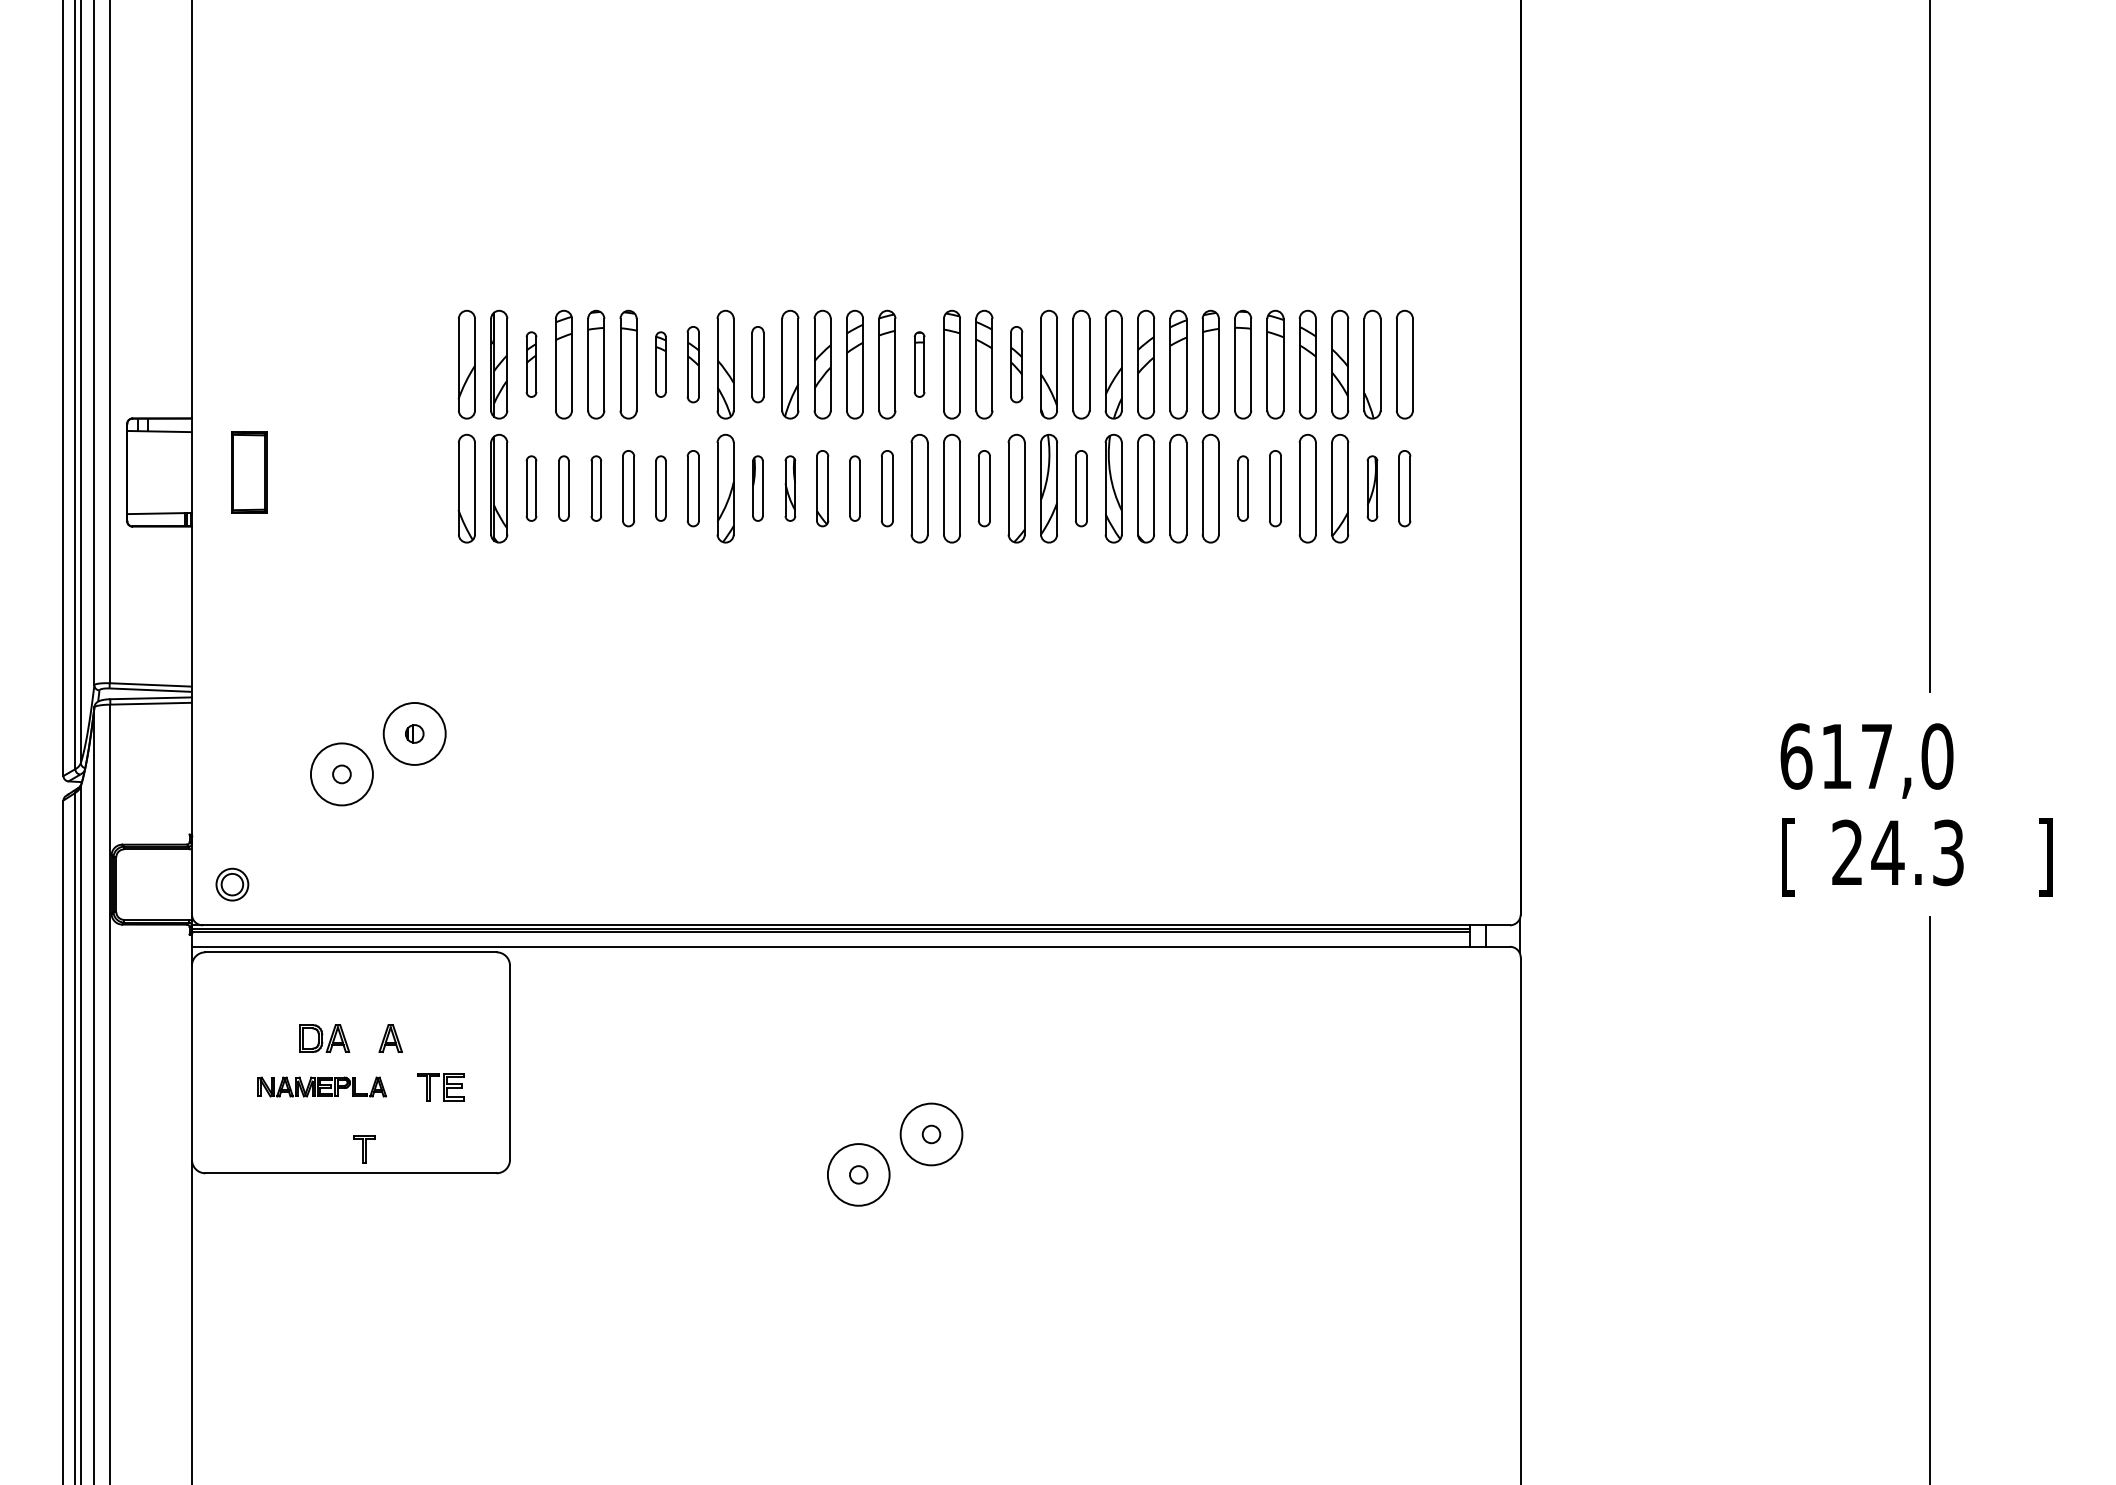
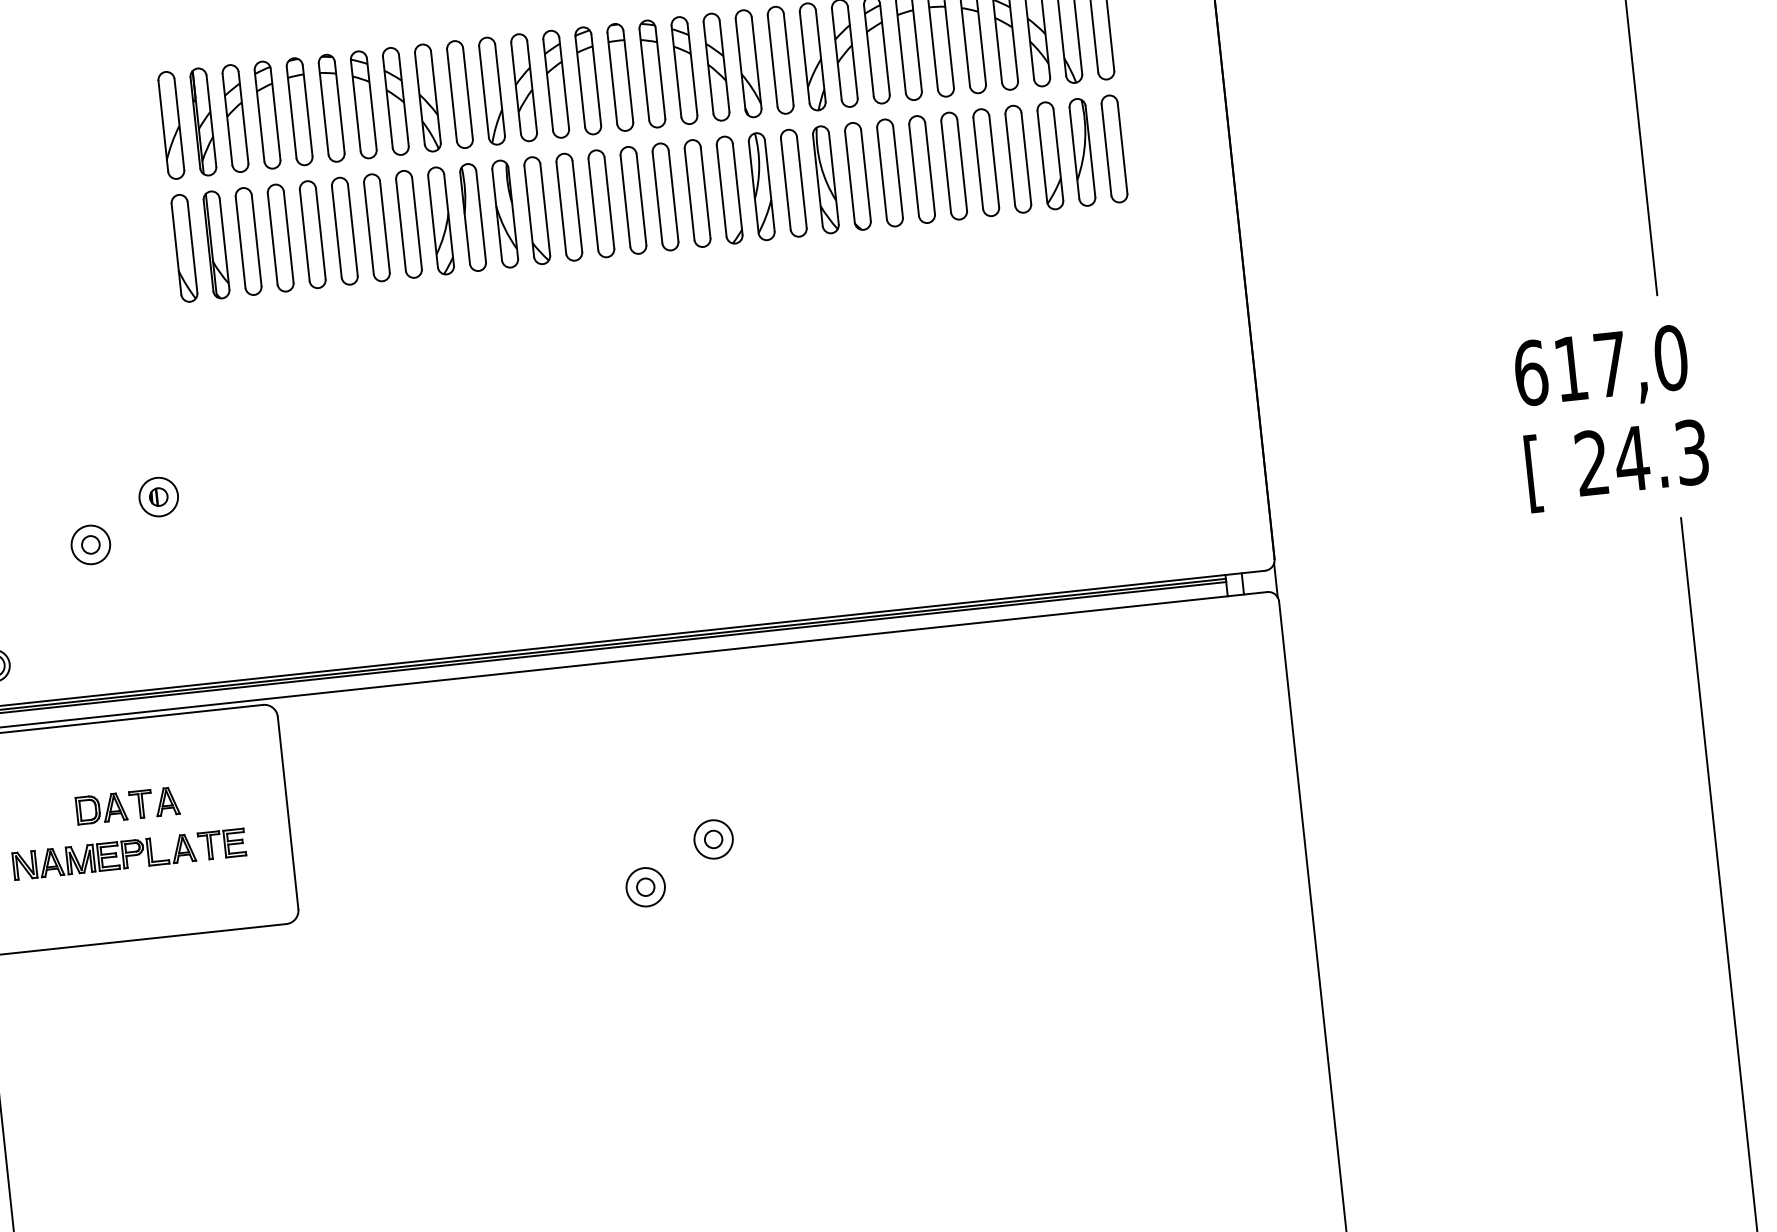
part: (531, 364) -> (235, 118), size x1.67
part: (660, 364) -> (363, 104), size x1.67
part: (693, 364) -> (396, 101), size x1.43
part: (757, 364) -> (459, 94), size x1.43
part: (919, 364) -> (620, 77), size x1.67
part: (1016, 364) -> (716, 66), size x1.43
part: (531, 488) -> (248, 241), size x1.67
part: (563, 488) -> (280, 237), size x1.67
part: (596, 488) -> (312, 234), size x1.67
part: (628, 488) -> (344, 231), size x1.43
part: (660, 488) -> (376, 227), size x1.67
part: (693, 488) -> (409, 224), size x1.43
part: (757, 488) -> (472, 217), size x1.67
part: (790, 488) -> (505, 213), size x1.67
part: (822, 488) -> (537, 210), size x1.43
part: (854, 488) -> (568, 207), size x1.67
part: (887, 488) -> (601, 203), size x1.43
part: (984, 488) -> (697, 193), size x1.43
part: (1081, 488) -> (793, 183), size x1.43
part: (1243, 488) -> (954, 165), size x1.67
part: (1275, 488) -> (986, 162), size x1.43
part: (1372, 488) -> (1082, 152), size x1.67
part: (1404, 488) -> (1114, 148), size x1.43
circle: (414, 733) -> (158, 496), size x0.62
circle: (341, 774) -> (90, 545), size x0.62
part: (322, 1086) -> (104, 856), size x1.43
circle: (931, 1134) -> (713, 839), size x0.62
part: (364, 1149) -> (141, 804), moved
circle: (858, 1174) -> (645, 886), size x0.62

